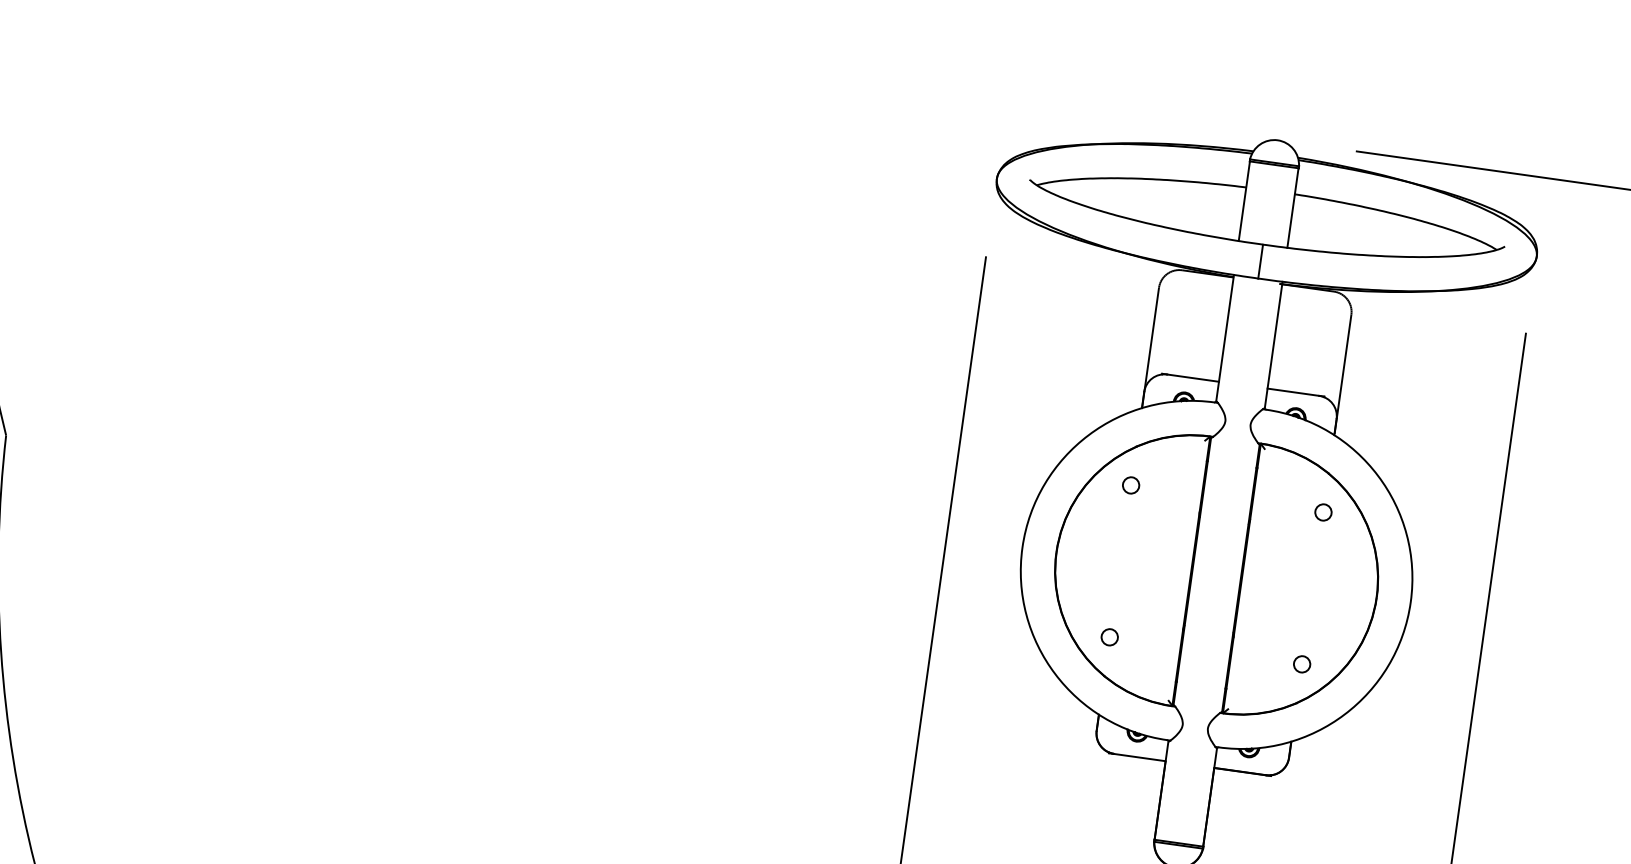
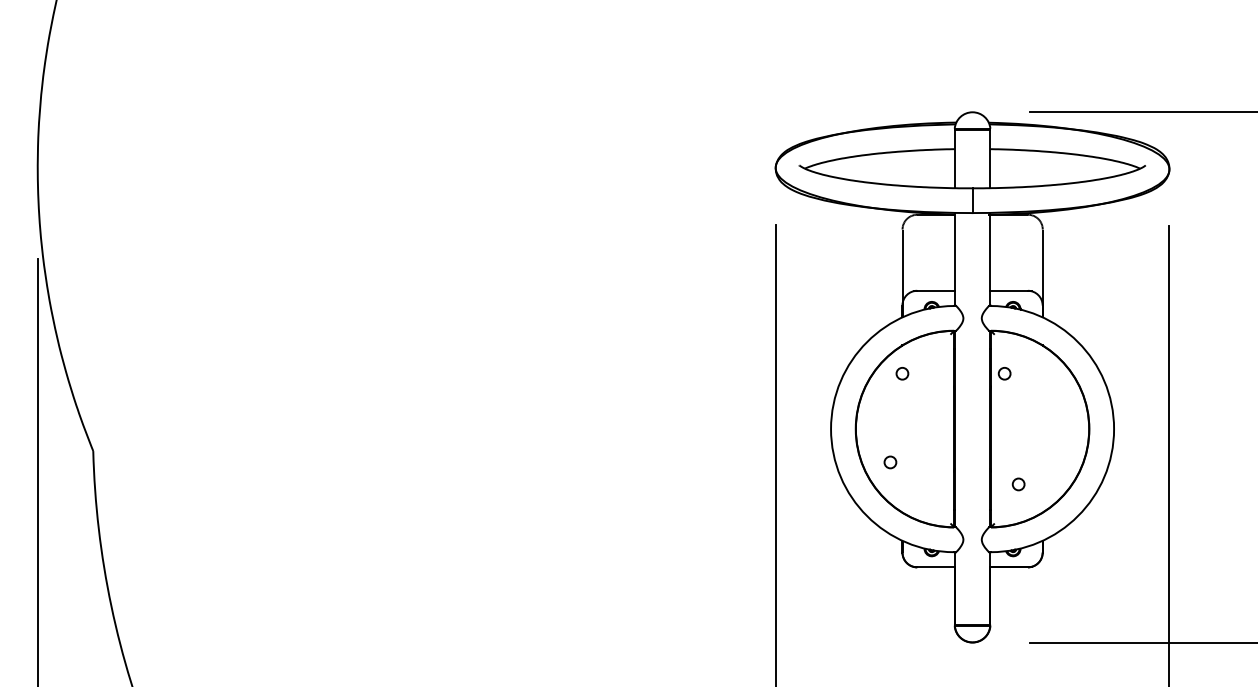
circle: (1323, 512) -> (1004, 373), moved
circle: (1109, 637) -> (890, 462), moved
circle: (1301, 664) -> (1018, 484), moved

